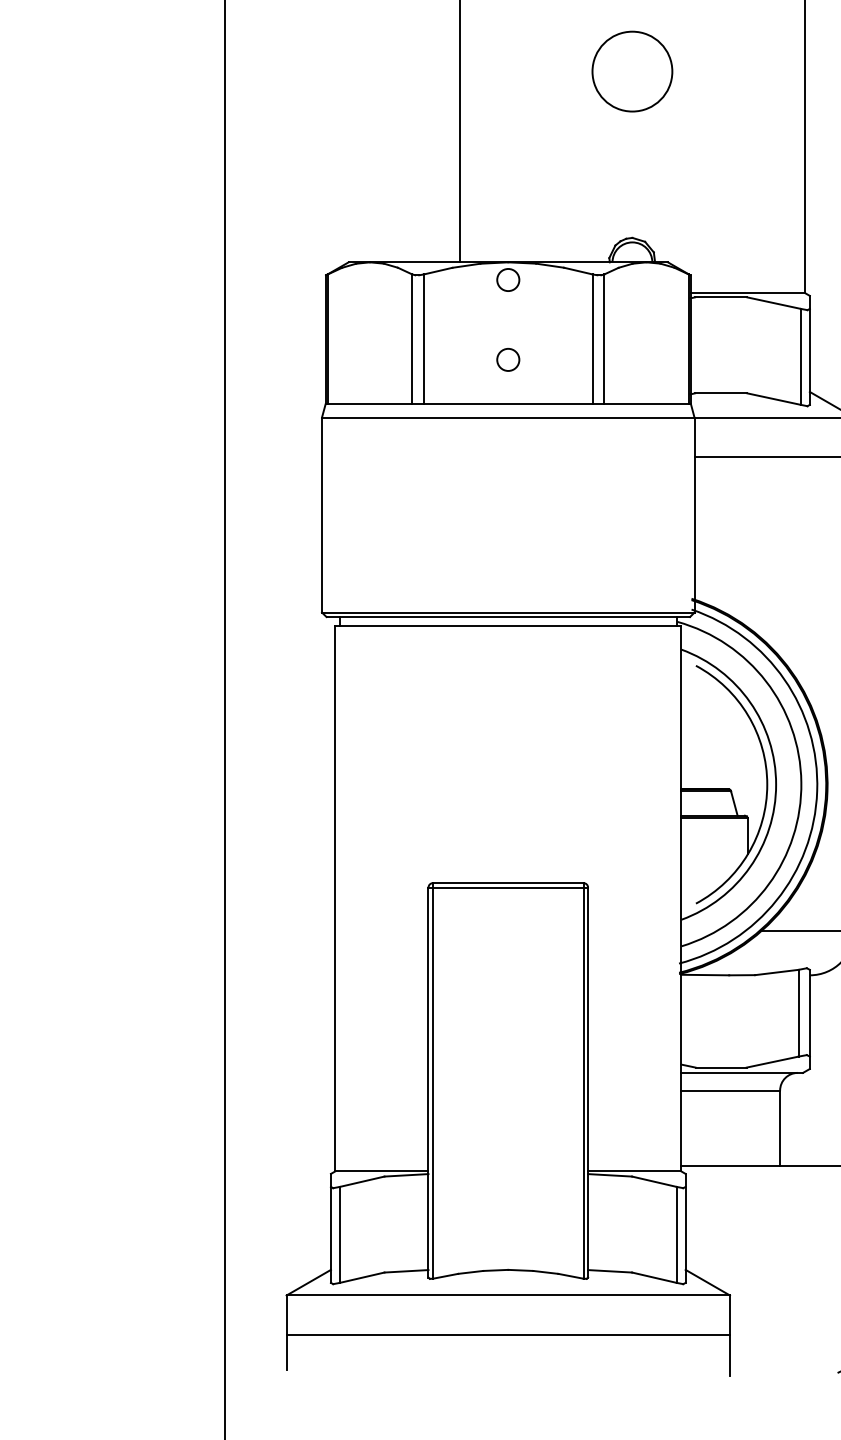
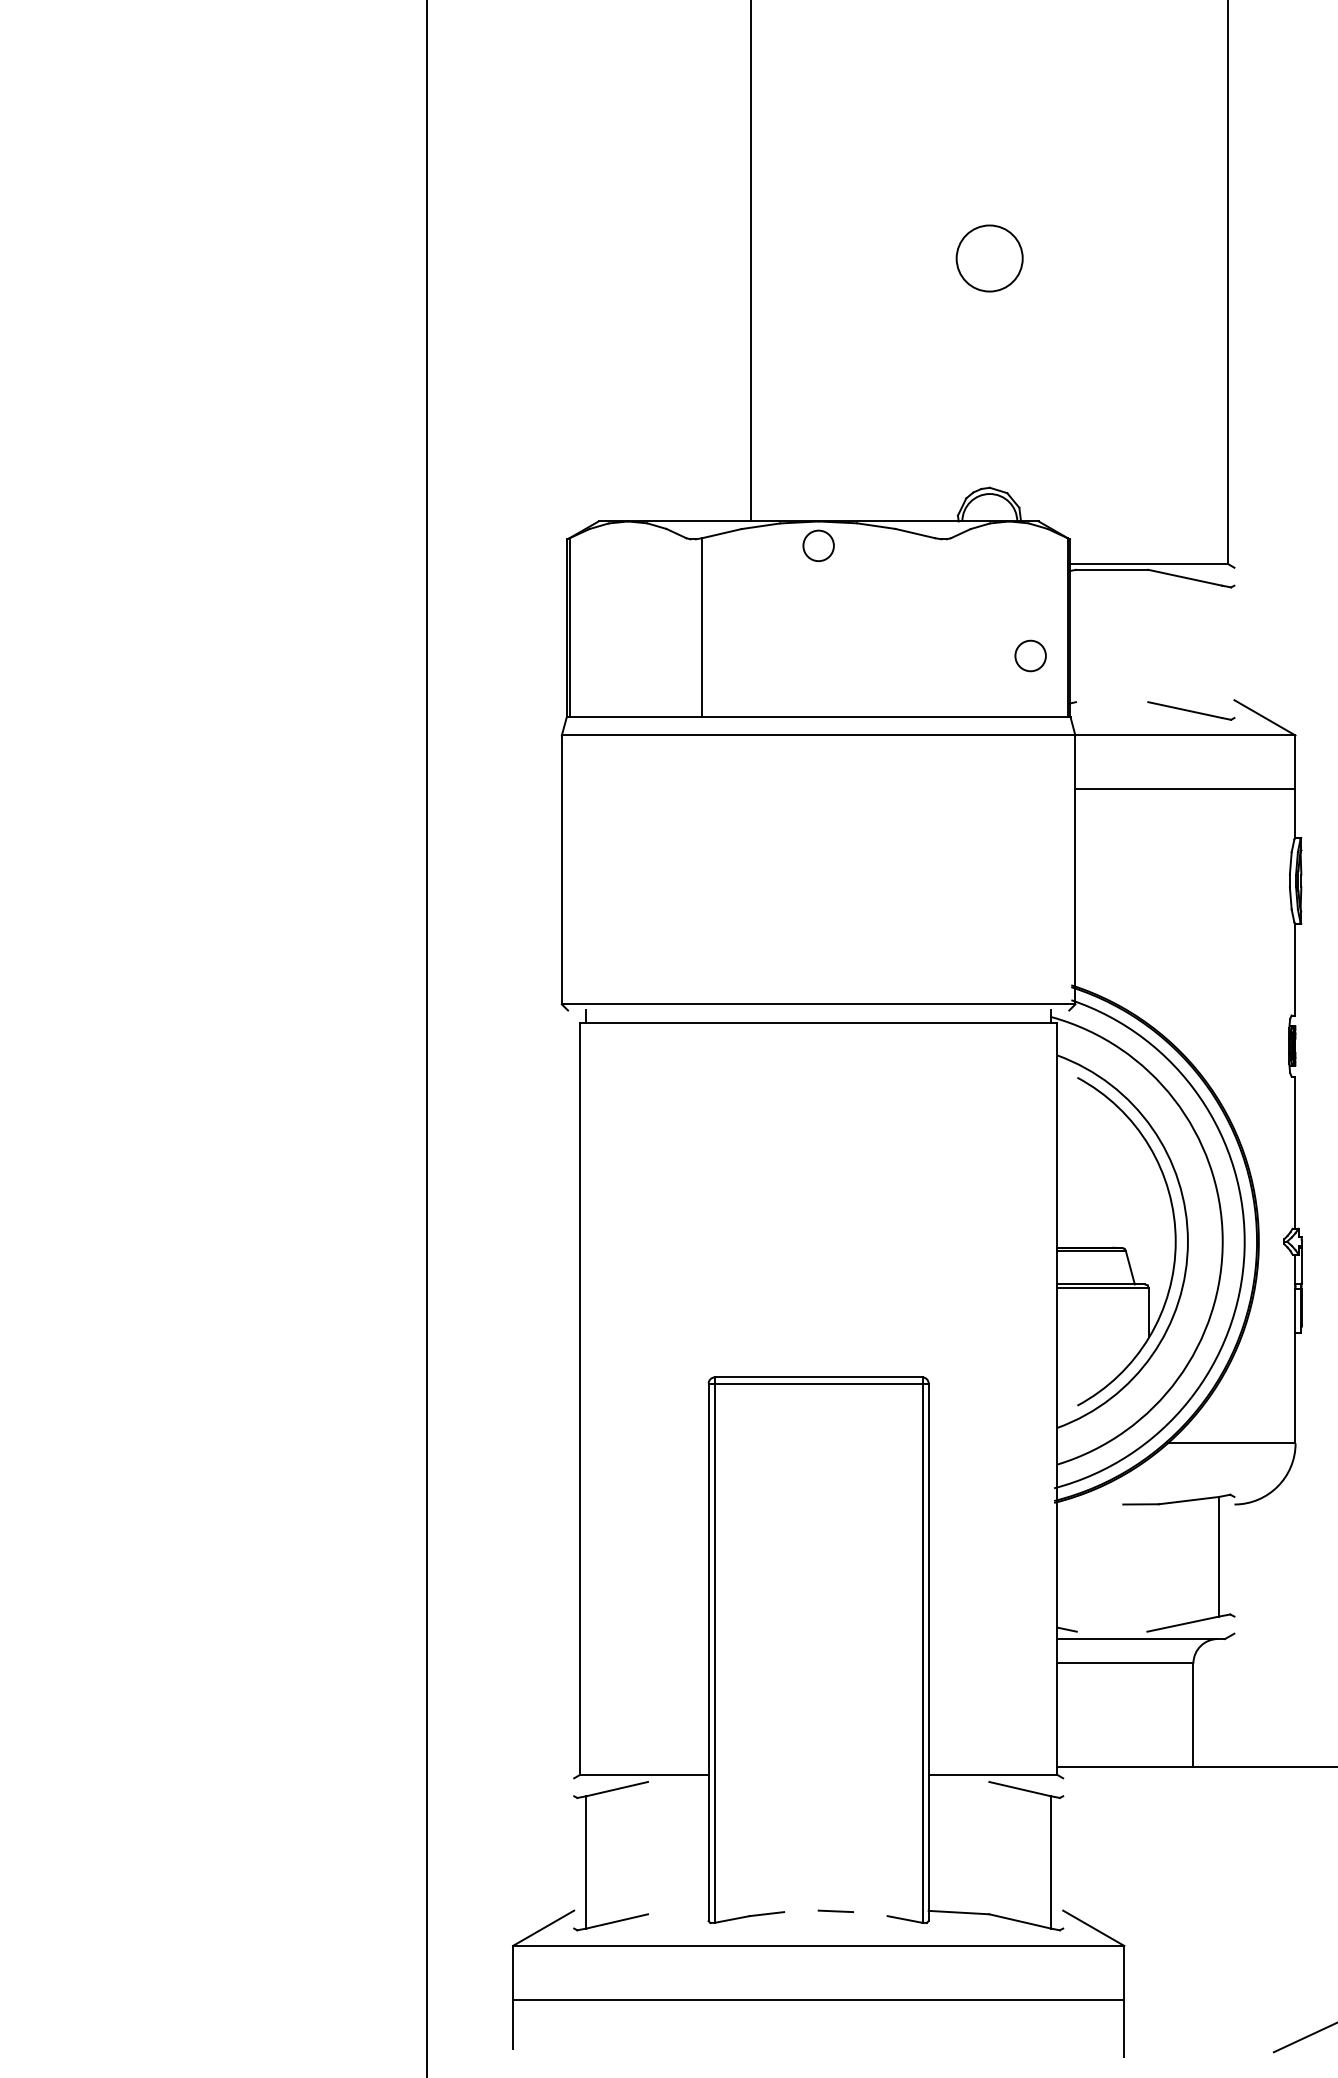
circle: (632, 71) -> (989, 258), size x0.6
line: (412, 339) -> (686, 627), removed
line: (593, 339) -> (935, 627), removed
line: (604, 339) -> (951, 627), removed
line: (809, 350) -> (1234, 642), removed
line: (801, 356) -> (1222, 651), removed
circle: (508, 359) -> (1030, 655), moved
line: (721, 393) -> (1112, 702), removed
line: (508, 617) -> (818, 1010), removed
line: (705, 974) -> (1090, 1503), removed
line: (809, 1018) -> (1234, 1564), removed
line: (720, 1067) -> (1111, 1631), removed
line: (406, 1174) -> (678, 1779), removed
line: (609, 1174) -> (958, 1779), removed
line: (331, 1228) -> (574, 1853), removed
line: (685, 1228) -> (1063, 1853), removed
line: (495, 1270) -> (801, 1911), removed
line: (406, 1271) -> (678, 1912), removed
line: (545, 1272) -> (870, 1914), removed

